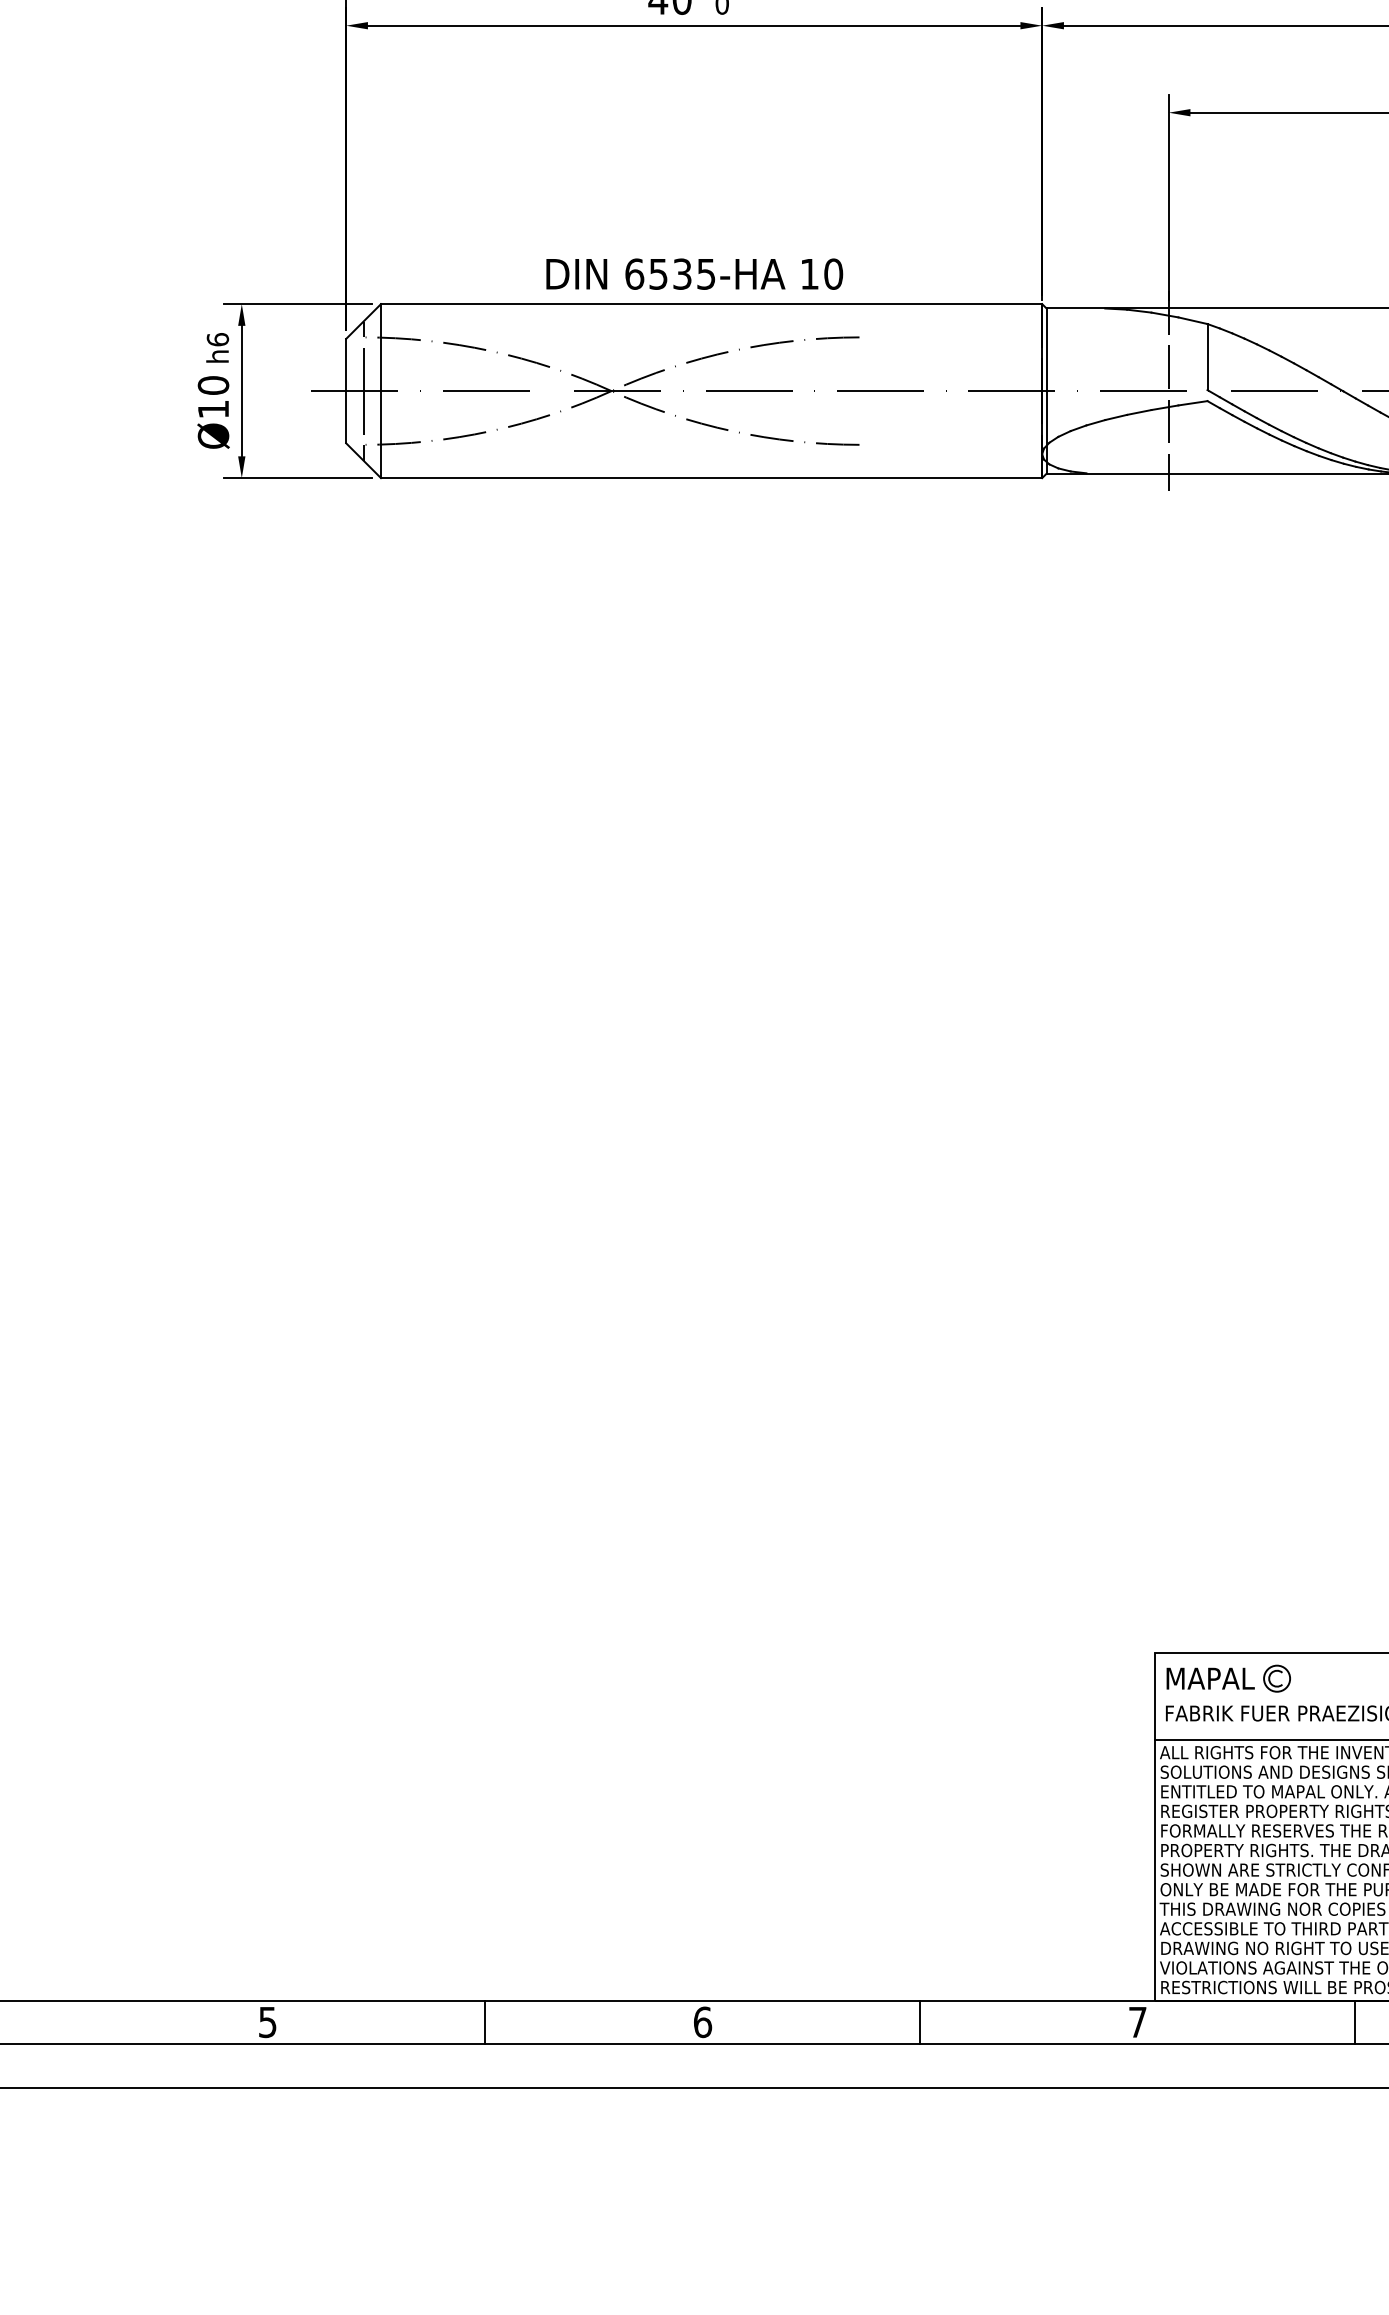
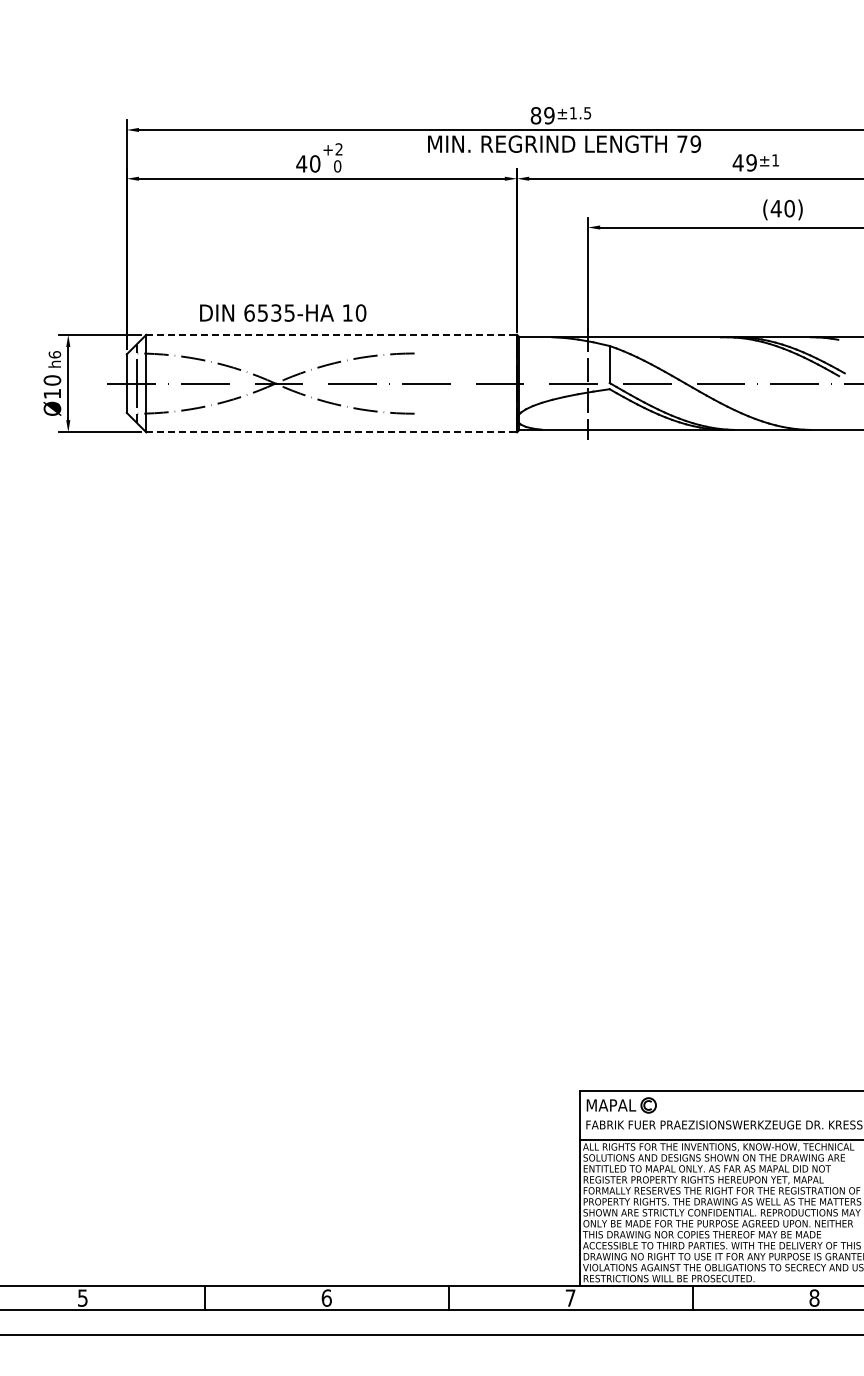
text: (695, 273) -> (283, 312), moved
line: (713, 303) -> (332, 334), solid -> dashed
line: (713, 478) -> (332, 432), solid -> dashed

